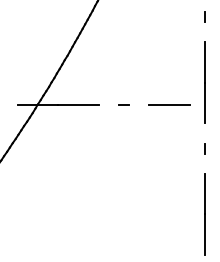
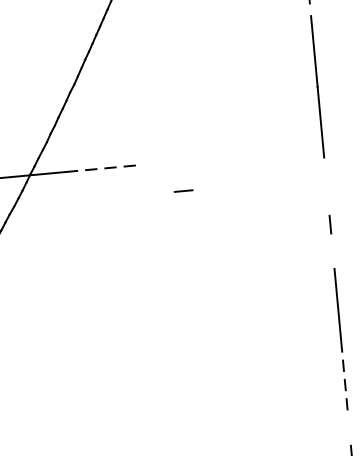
line: (204, 82) -> (316, 86), moved
line: (78, 104) -> (101, 168), solid -> dashed
line: (123, 104) -> (182, 190), moved
line: (169, 104) -> (260, 153), removed
line: (205, 233) -> (344, 373), solid -> dashed

